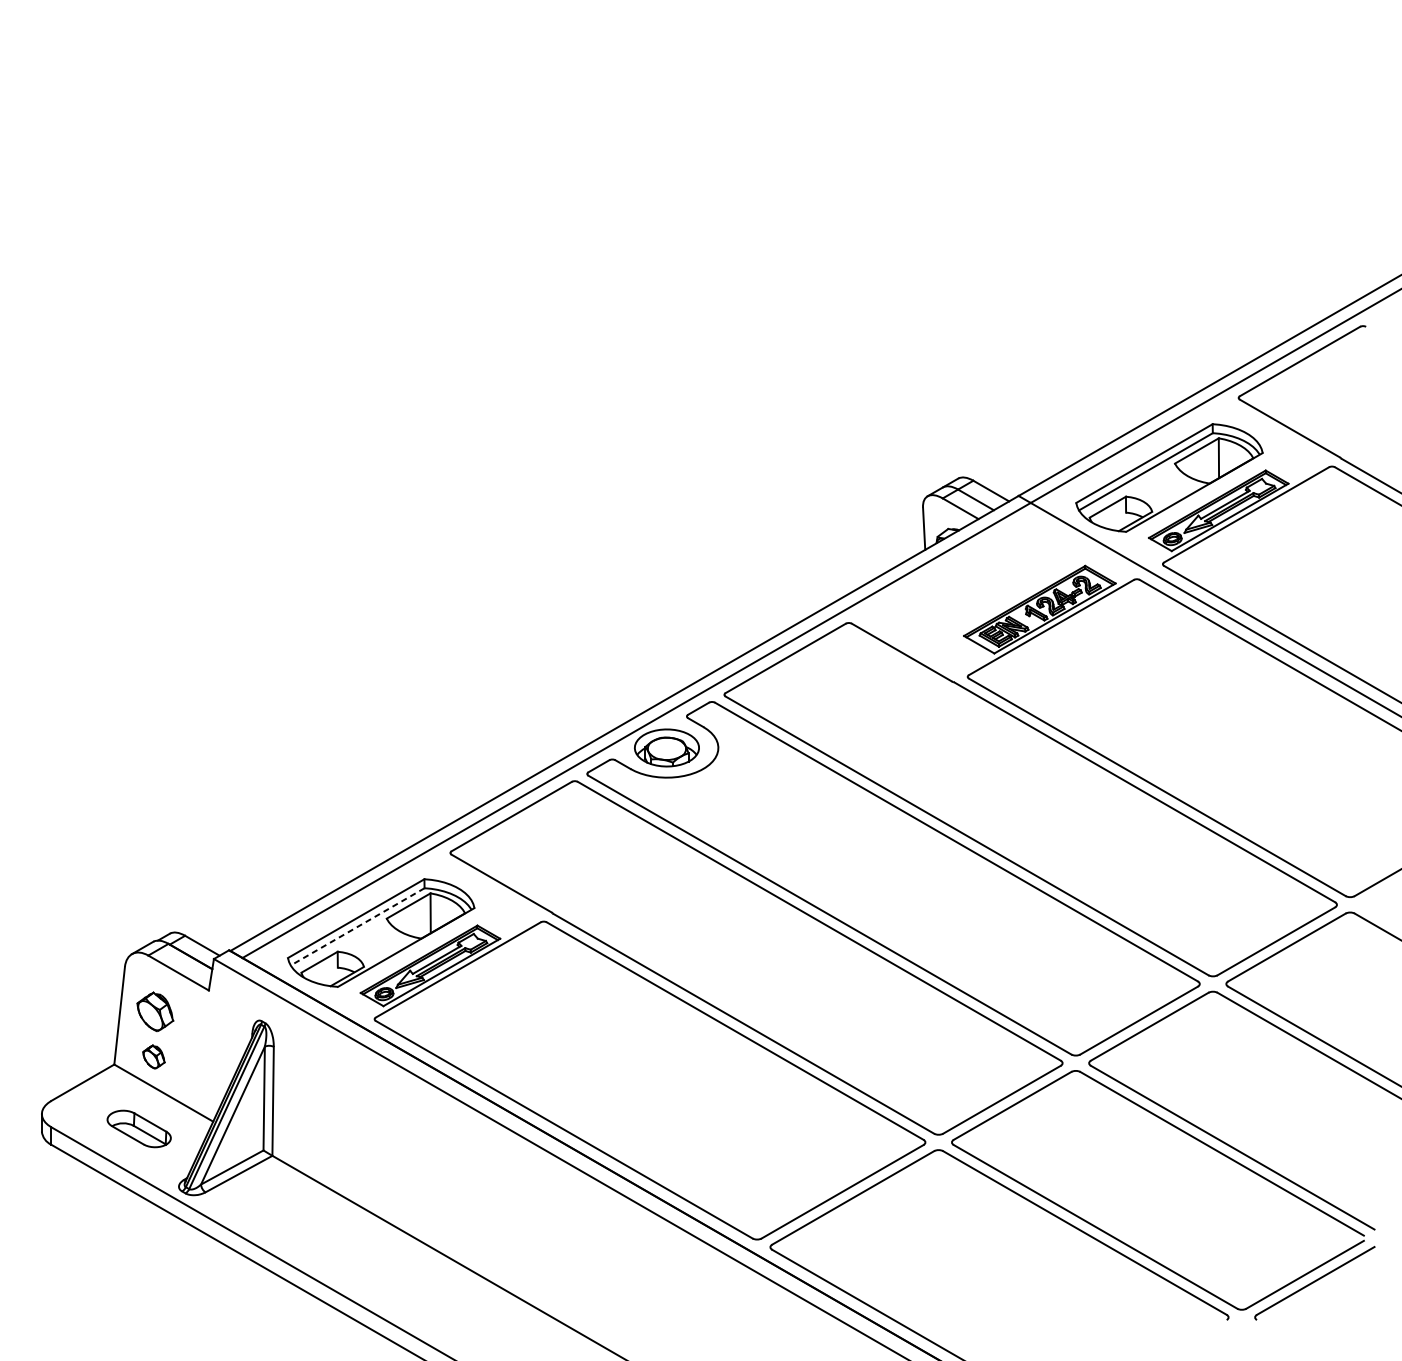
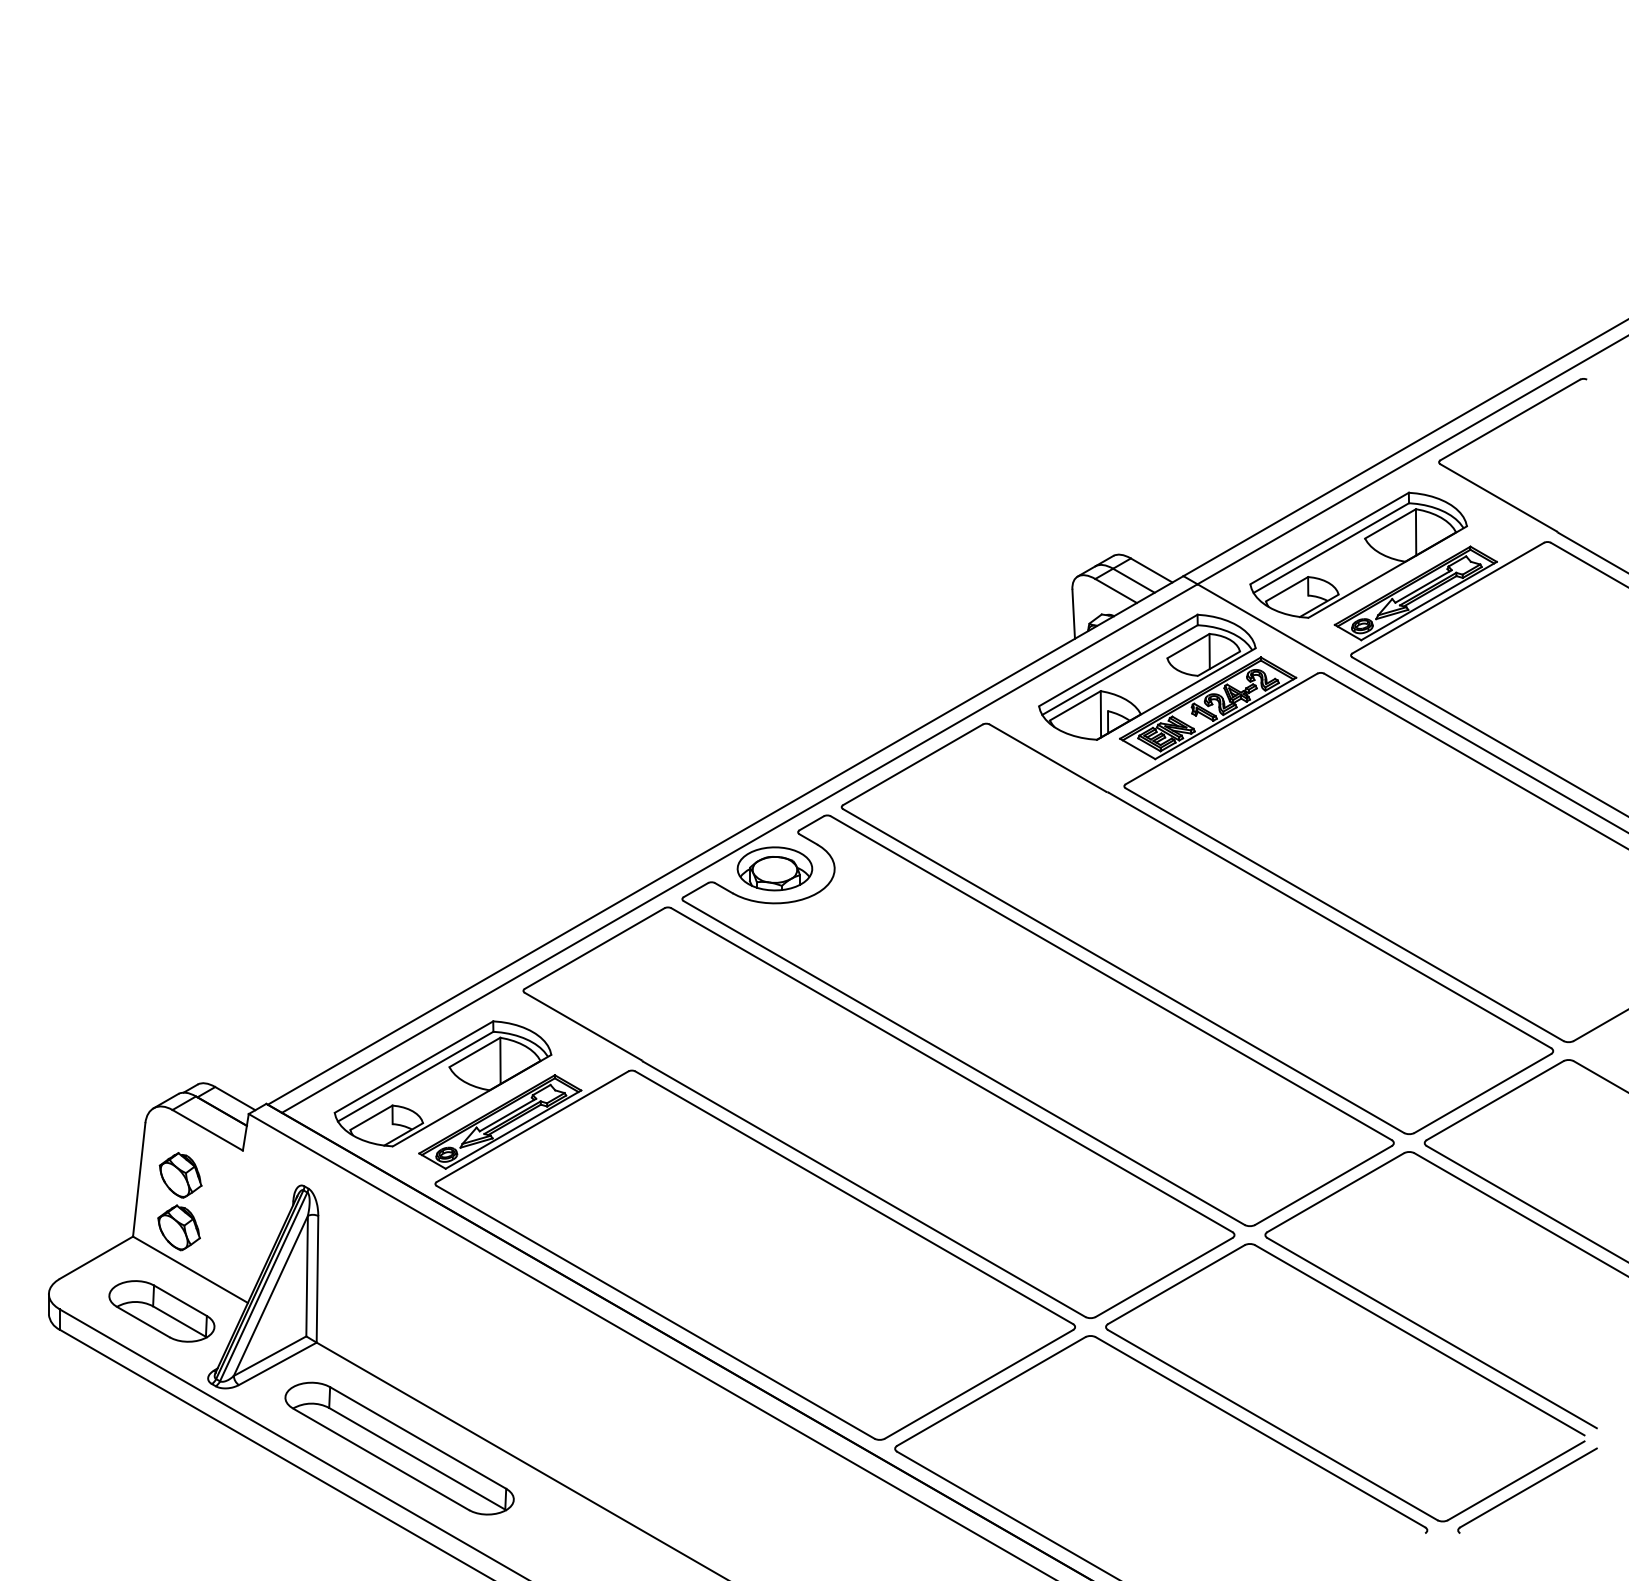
part: (987, 582) -> (1147, 676), added
line: (357, 926) -> (415, 1076), dashed -> solid
part: (153, 1056) -> (178, 1227), size x1.67
part: (138, 1129) -> (161, 1311), size x1.43
part: (343, 1246) -> (399, 1448), added

